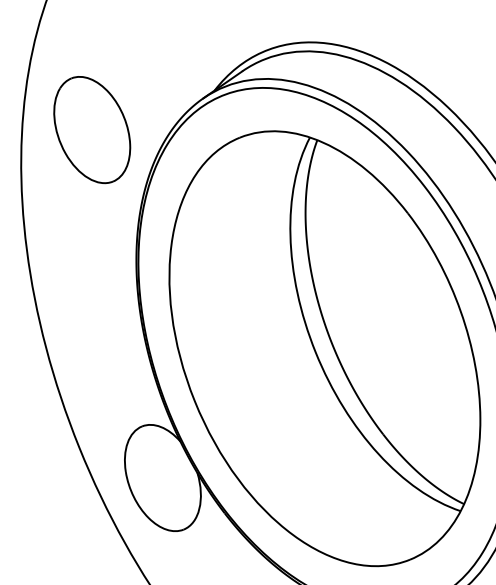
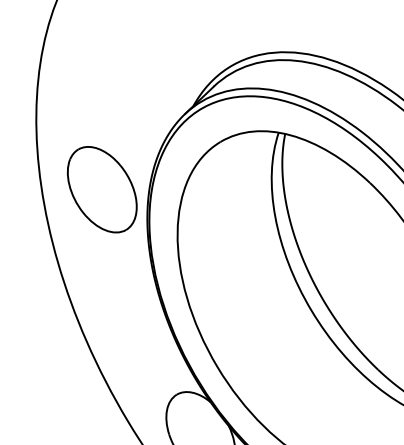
part: (92, 130) -> (102, 190), moved

